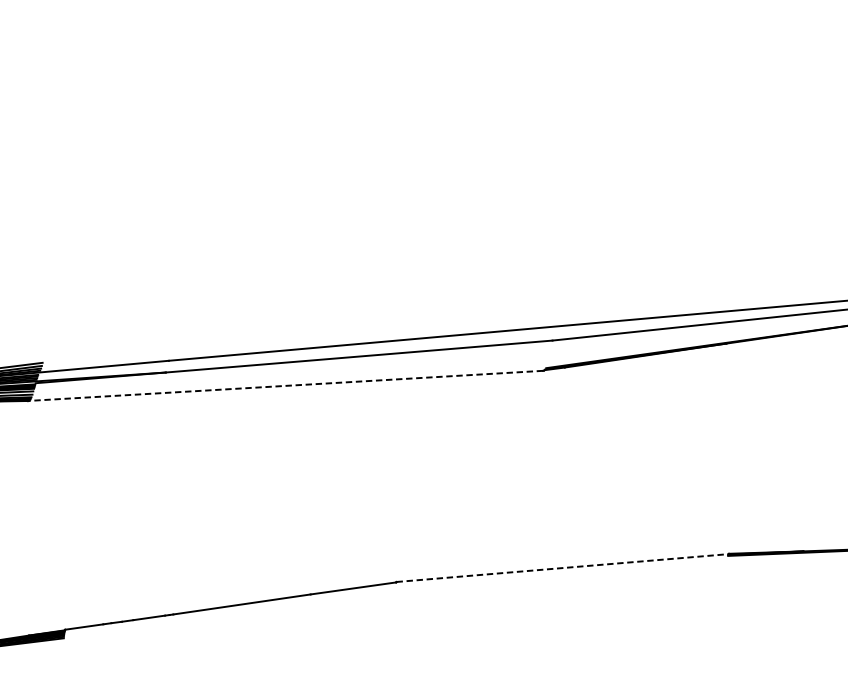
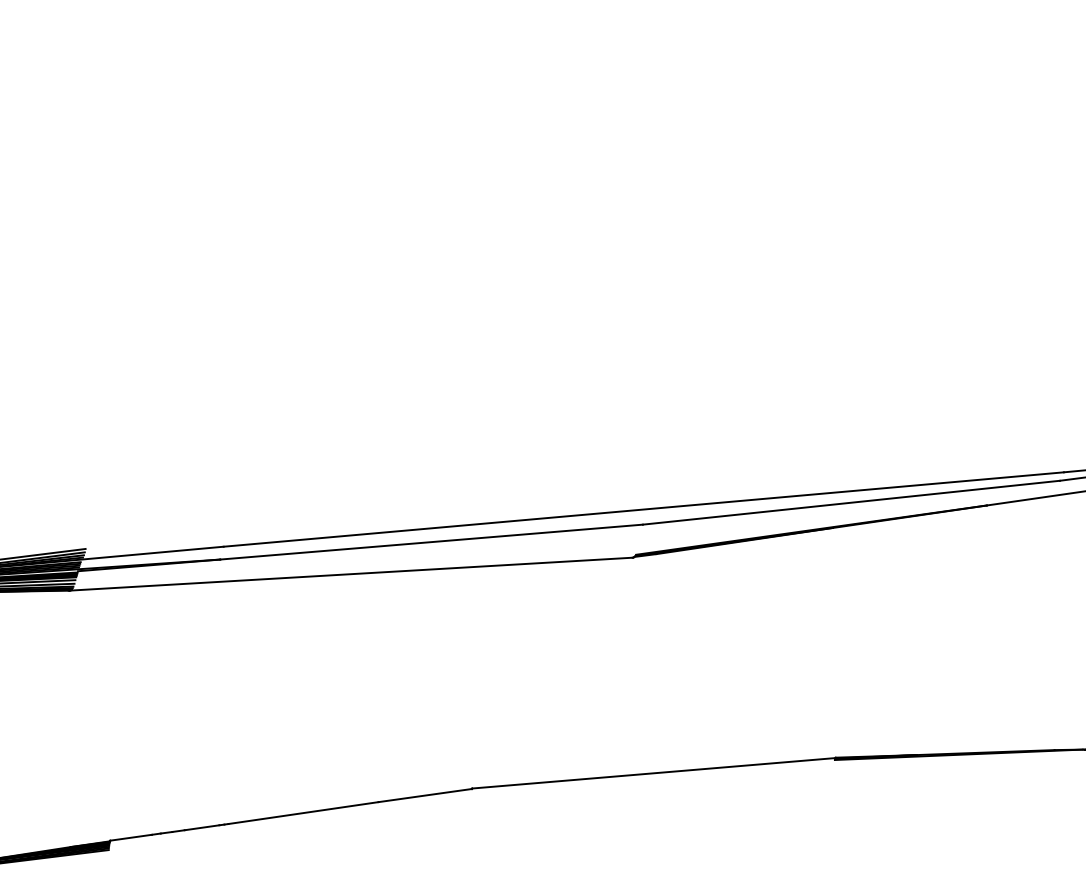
line: (285, 386) -> (351, 574), dashed -> solid
line: (563, 568) -> (654, 773), dashed -> solid

